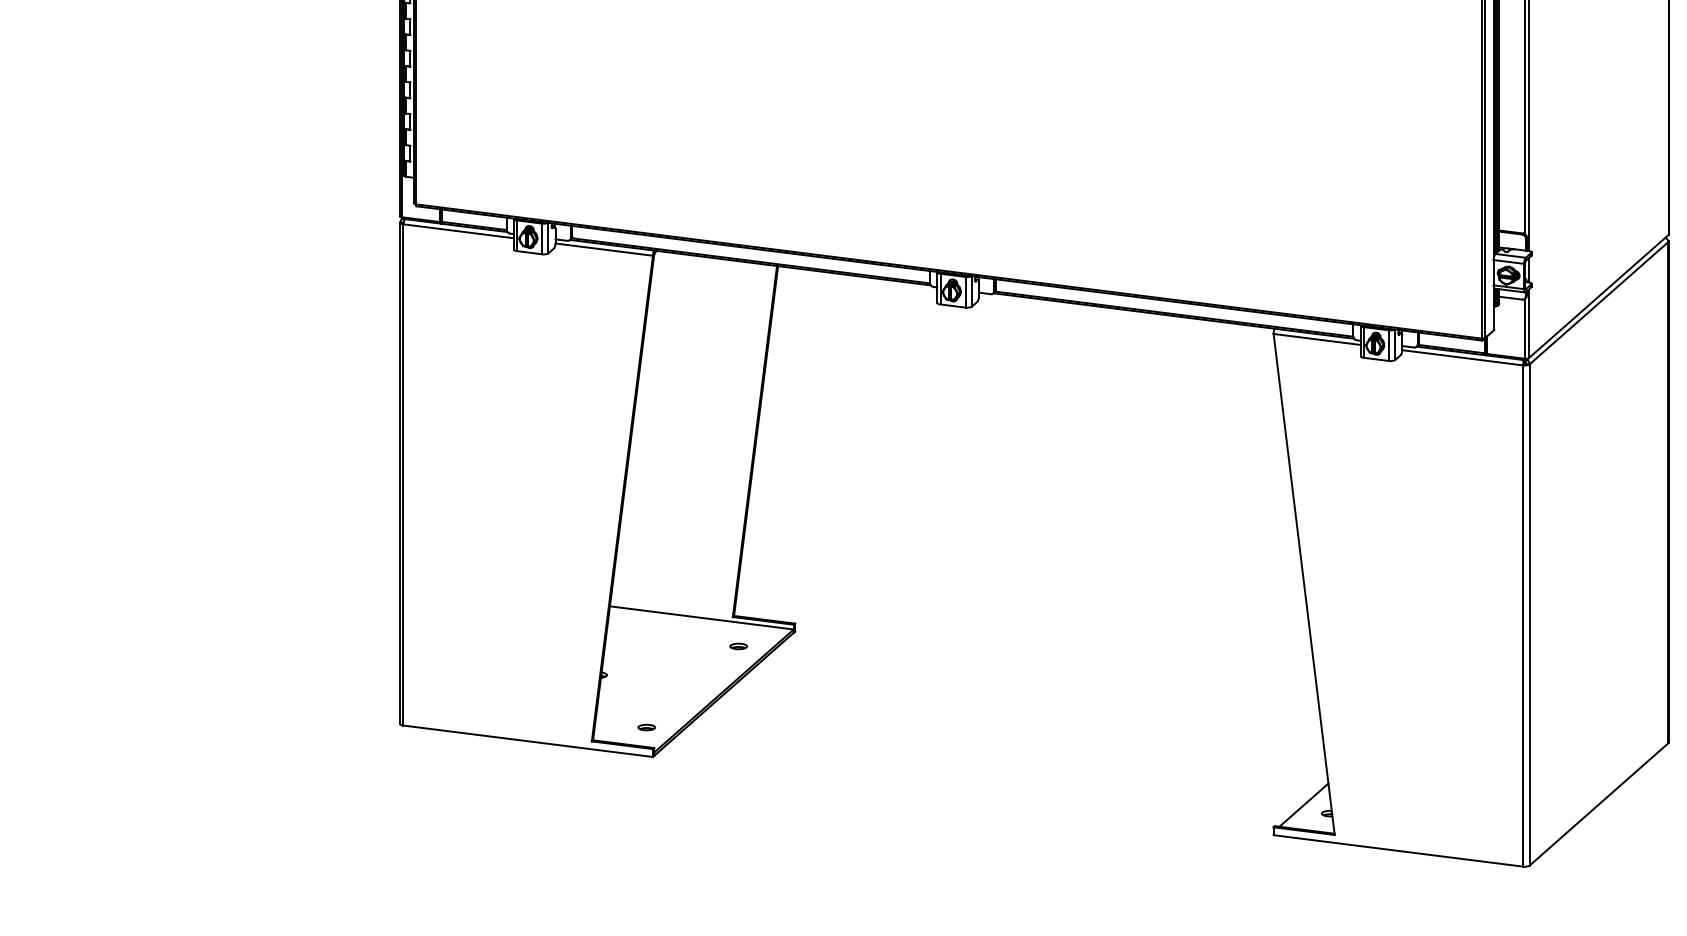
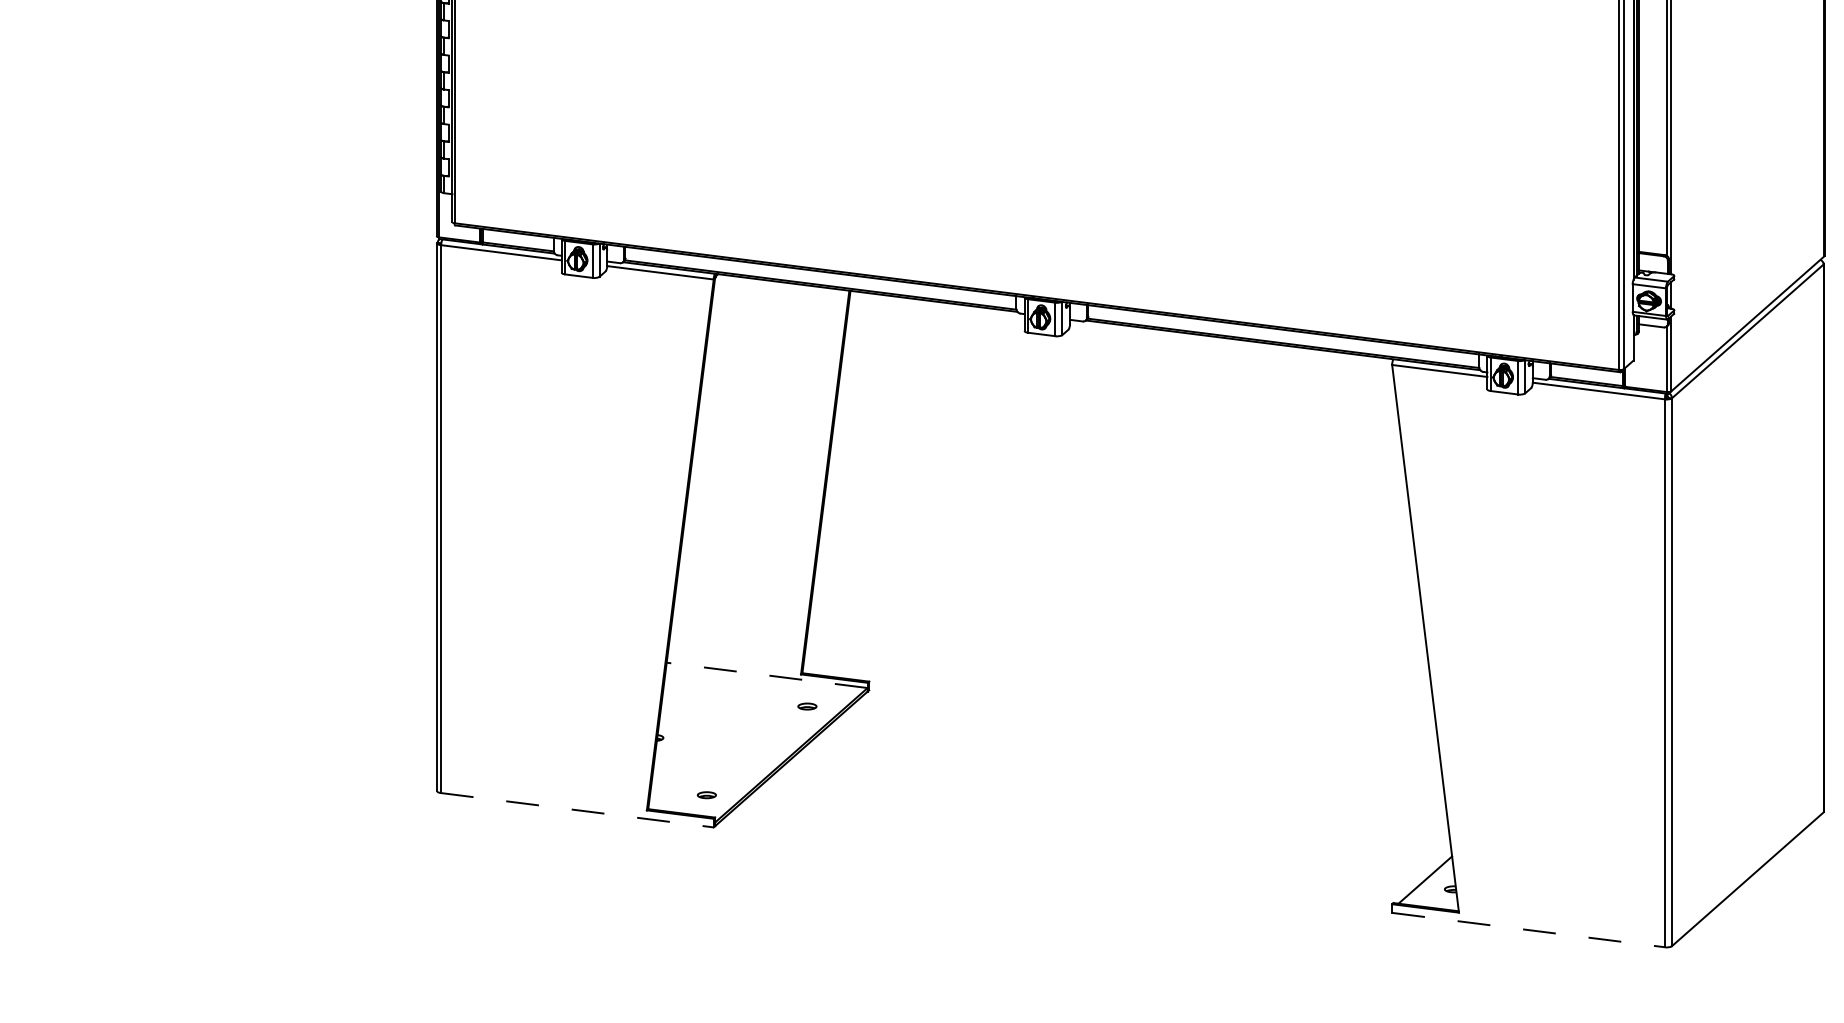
line: (701, 618) -> (766, 675), solid -> dashed
line: (528, 741) -> (577, 810), solid -> dashed
line: (1398, 851) -> (1528, 930), solid -> dashed

